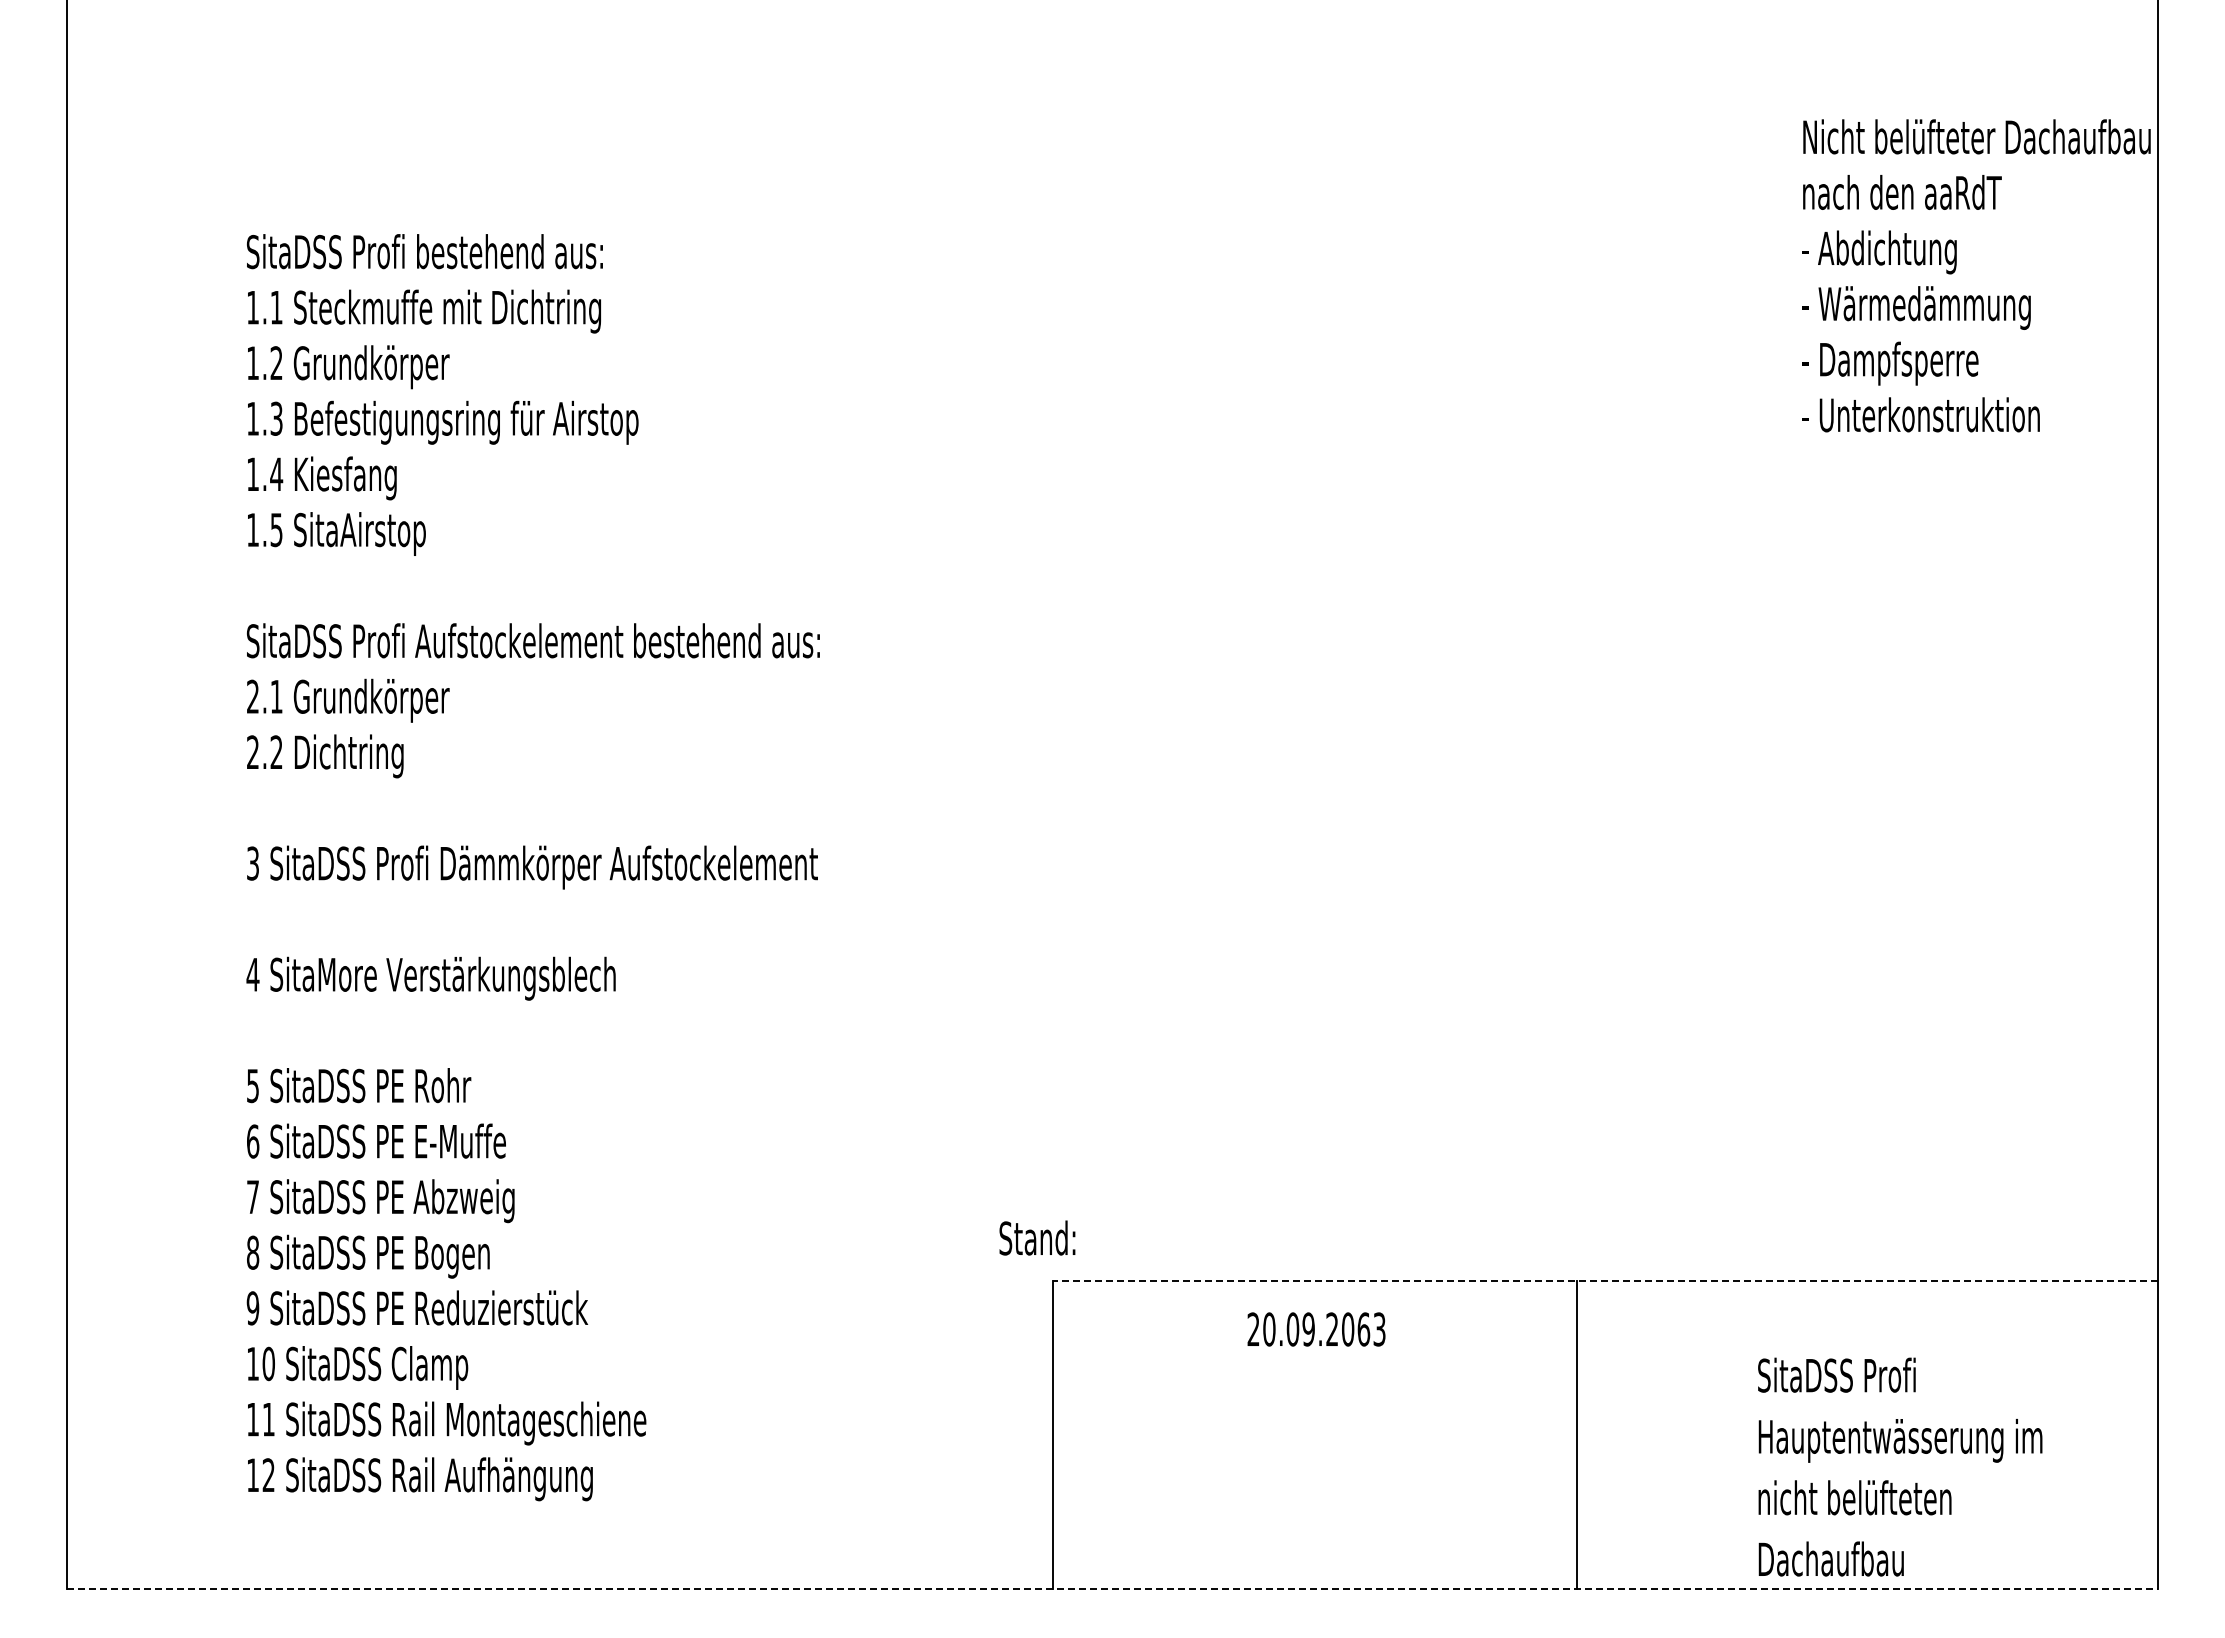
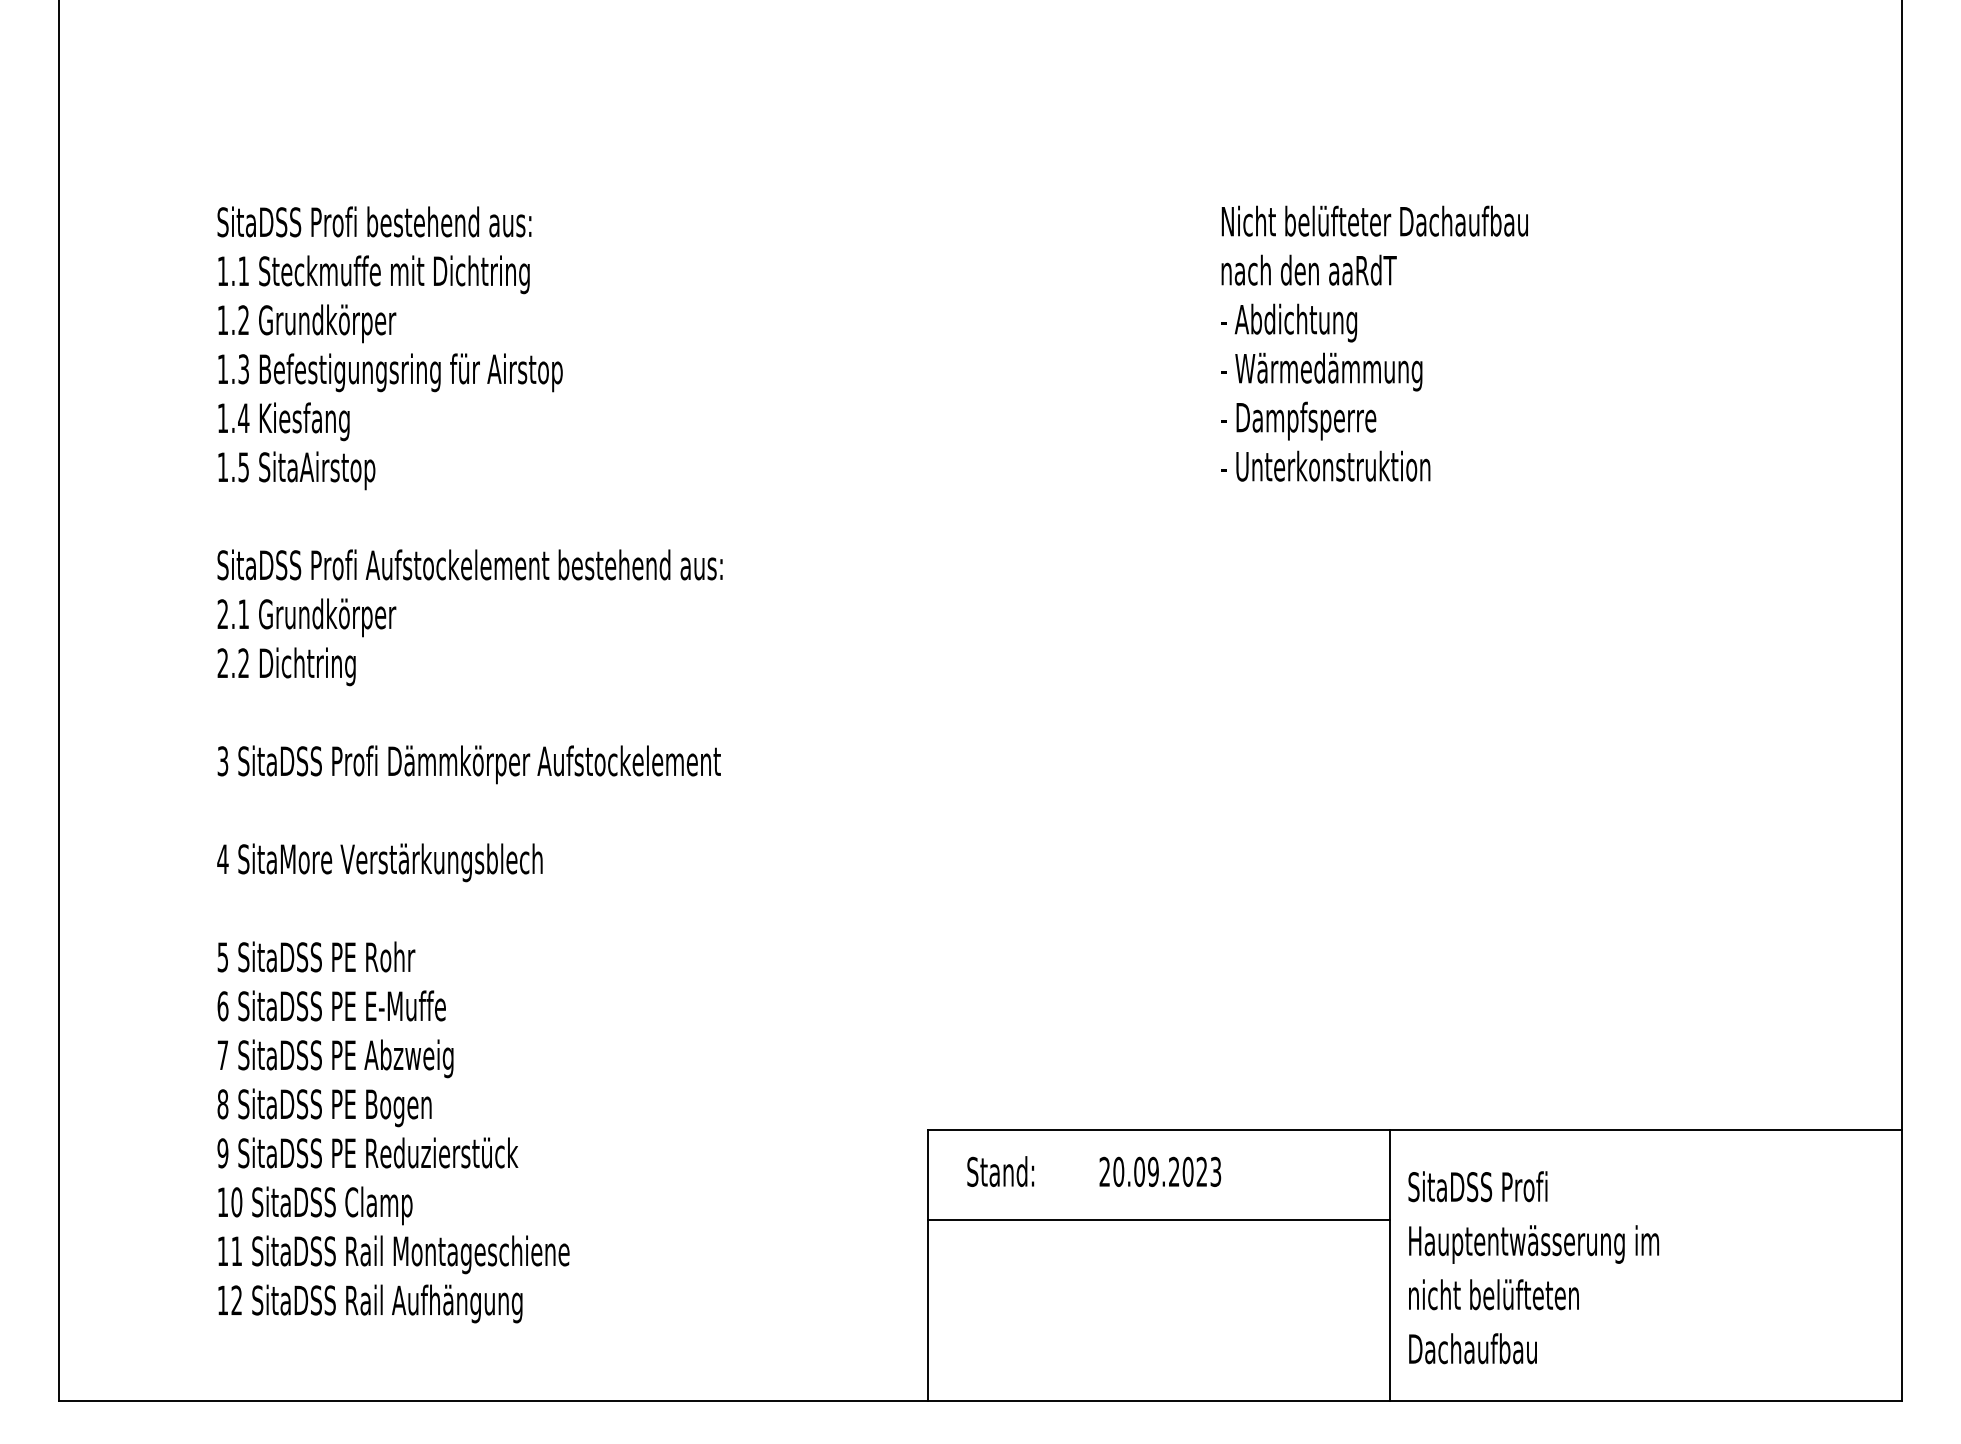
text: (1976, 275) -> (1374, 343), moved
text: (1037, 1237) -> (1000, 1171), moved
line: (1605, 1281) -> (1415, 1129), dashed -> solid
text: (1363, 1329) -> (1201, 1171), 20.09.2063 -> 20.09.2023
line: (1315, 1384) -> (1159, 1220), added
text: (1900, 1466) -> (1534, 1267), moved
line: (1112, 1588) -> (980, 1400), dashed -> solid

